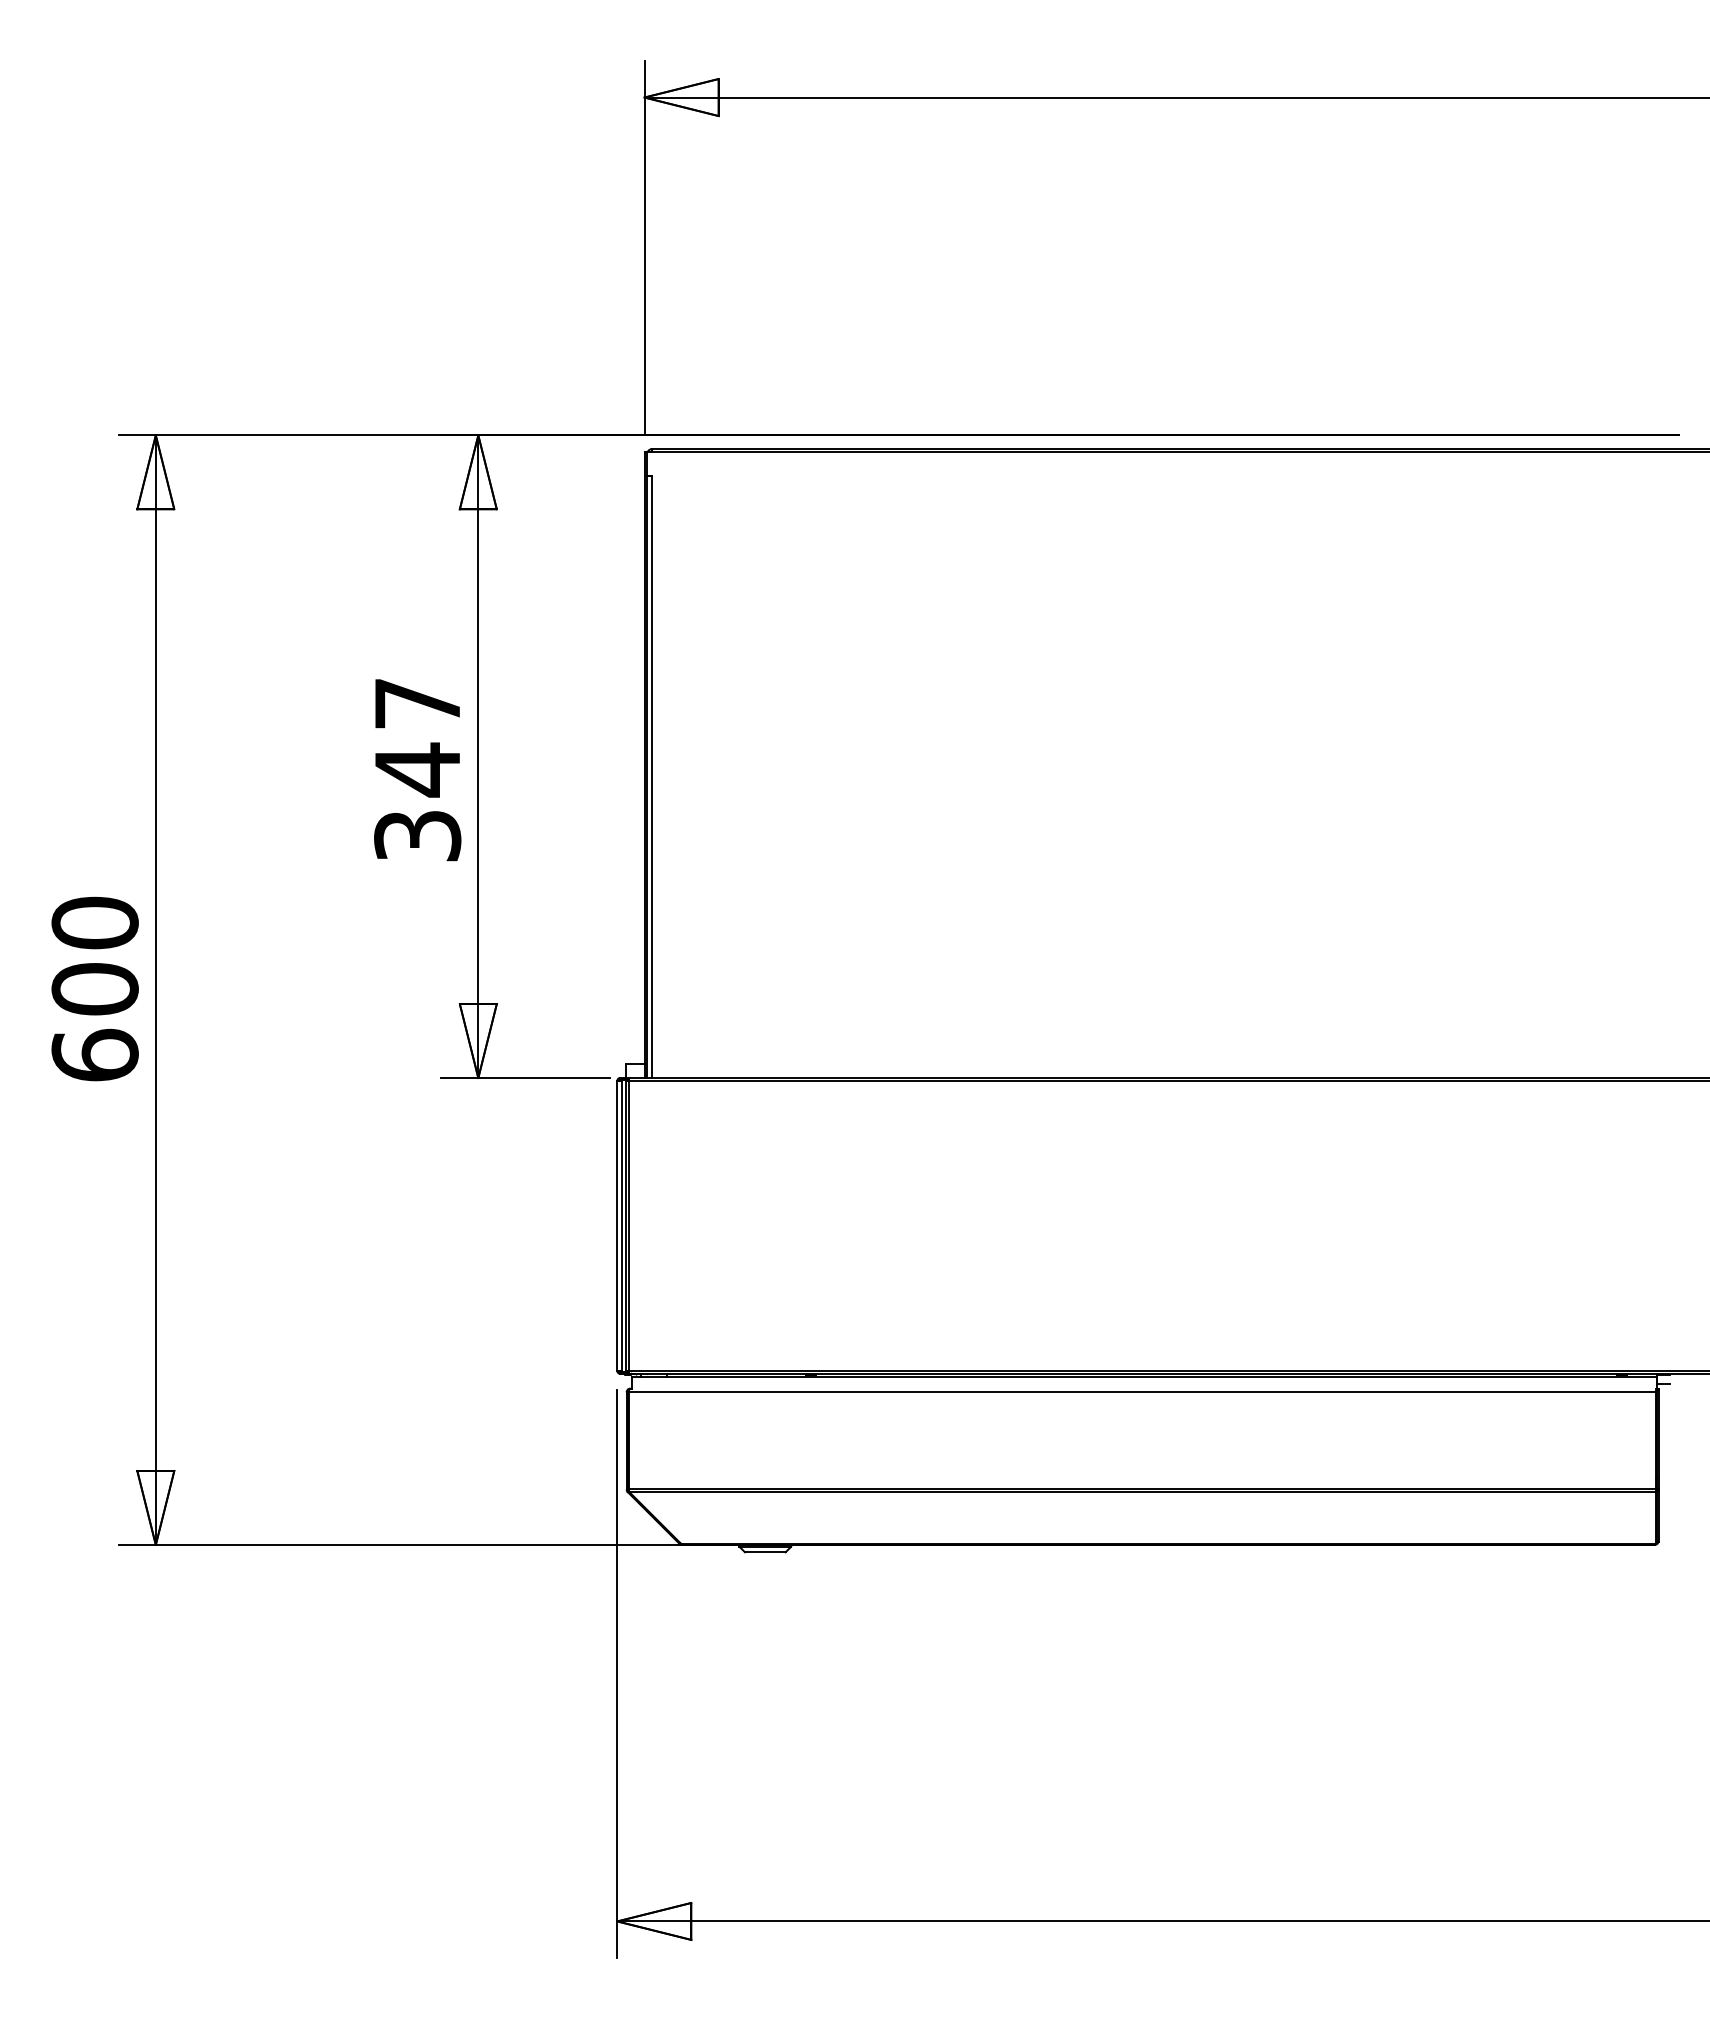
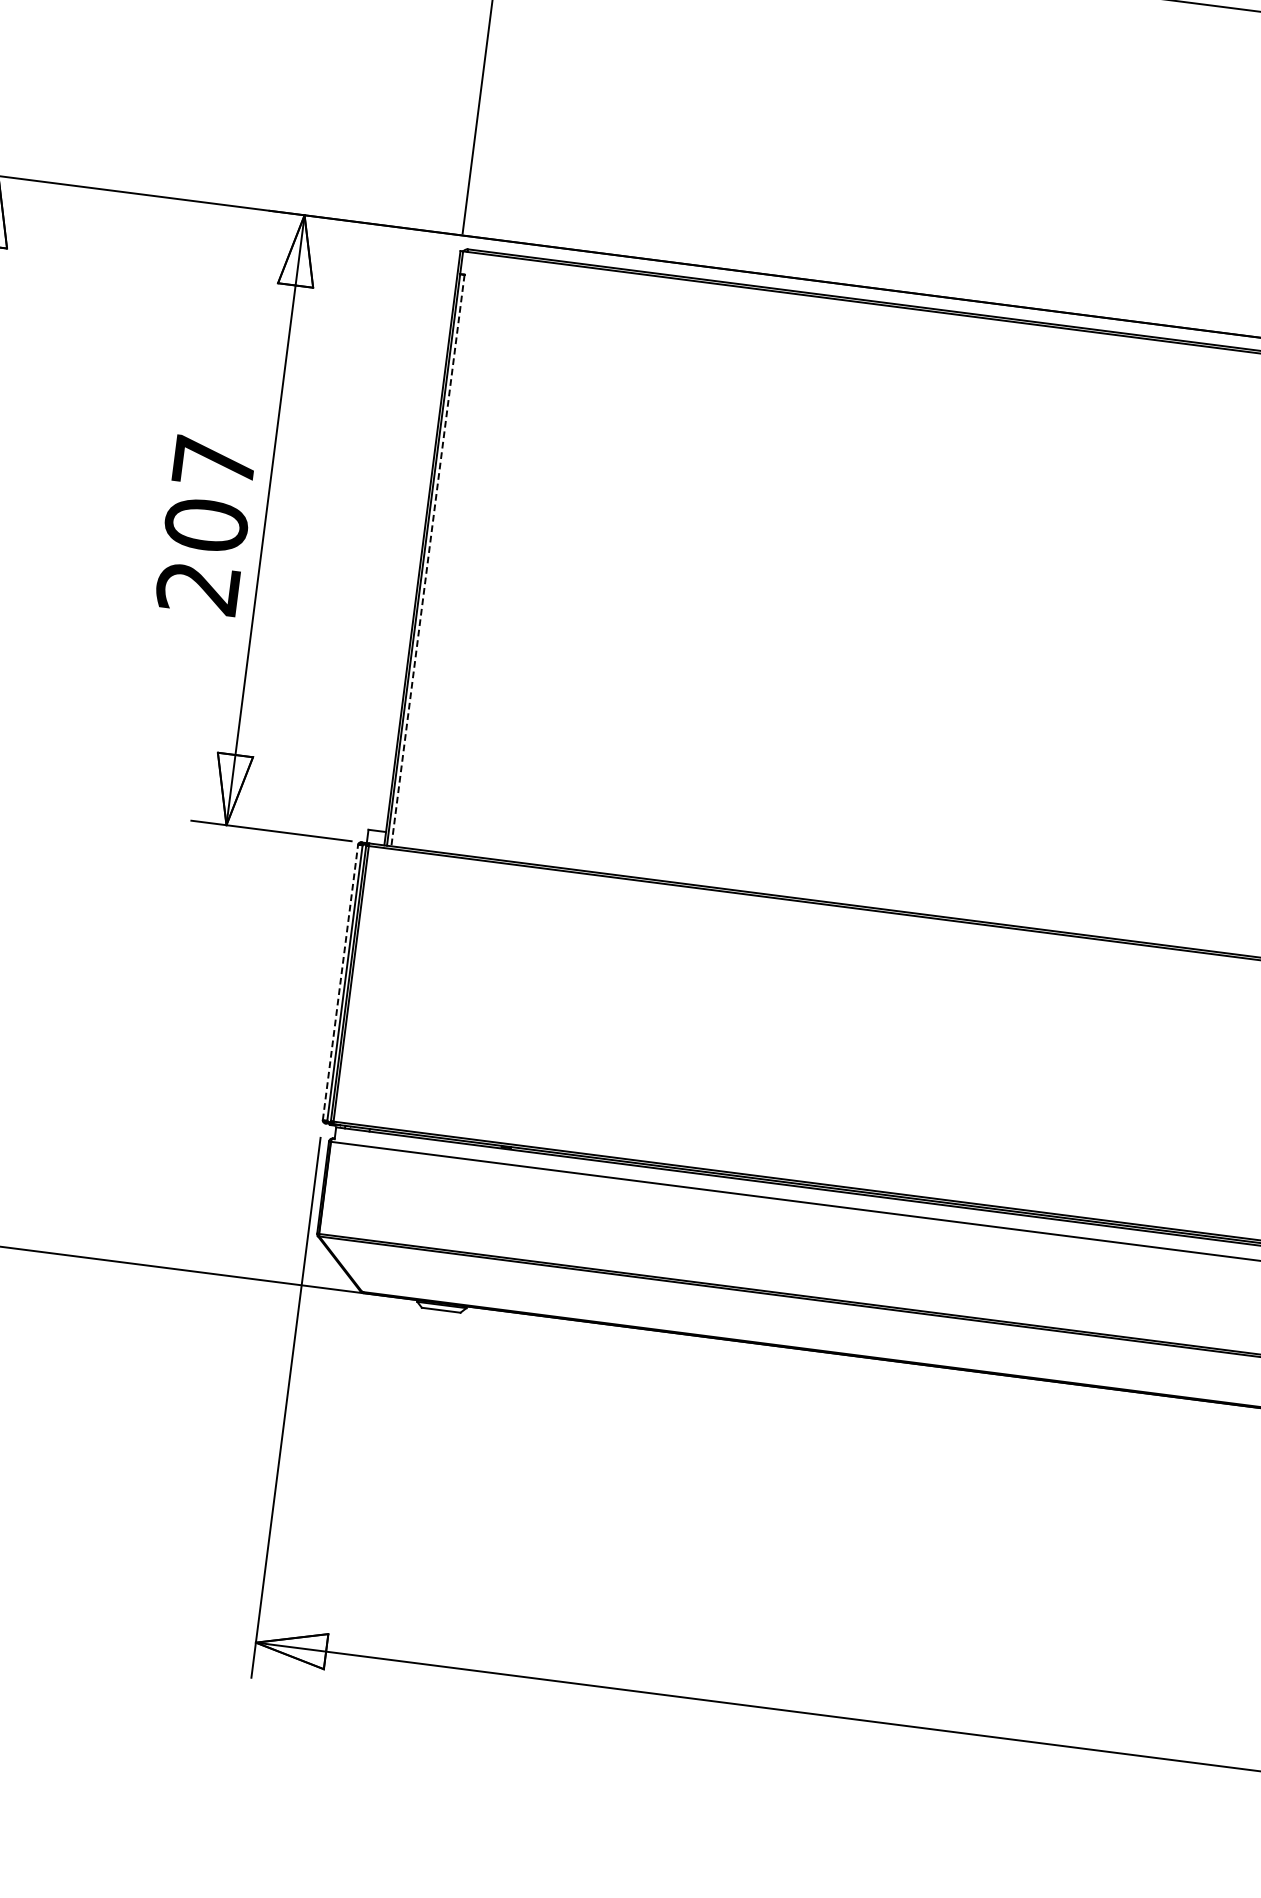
line: (652, 777) -> (428, 561), solid -> dashed
text: (417, 801) -> (202, 555), 347 -> 207
line: (617, 1225) -> (340, 982), solid -> dashed

